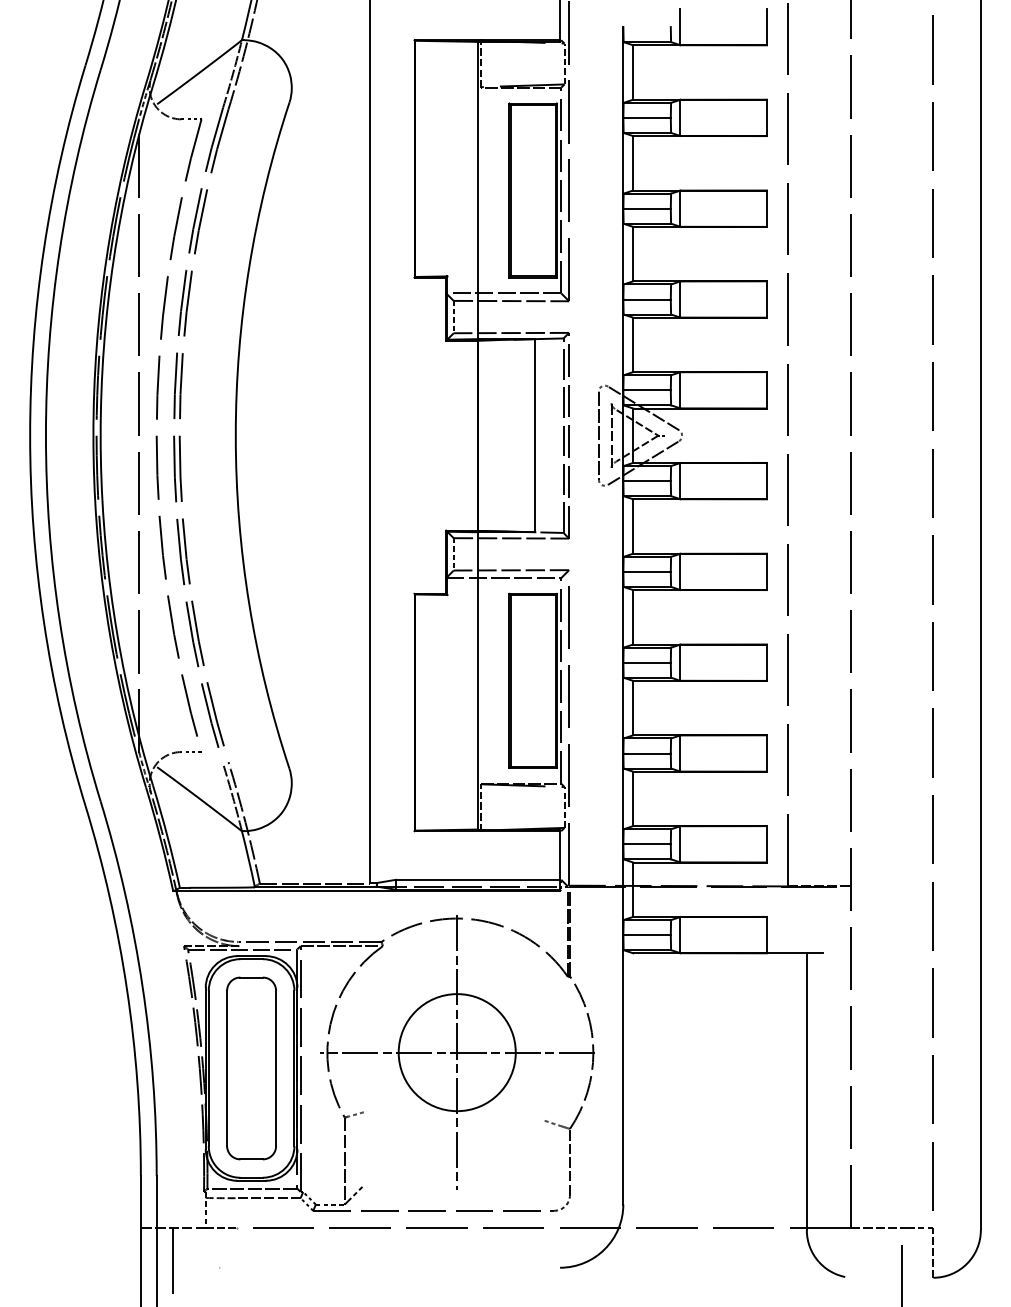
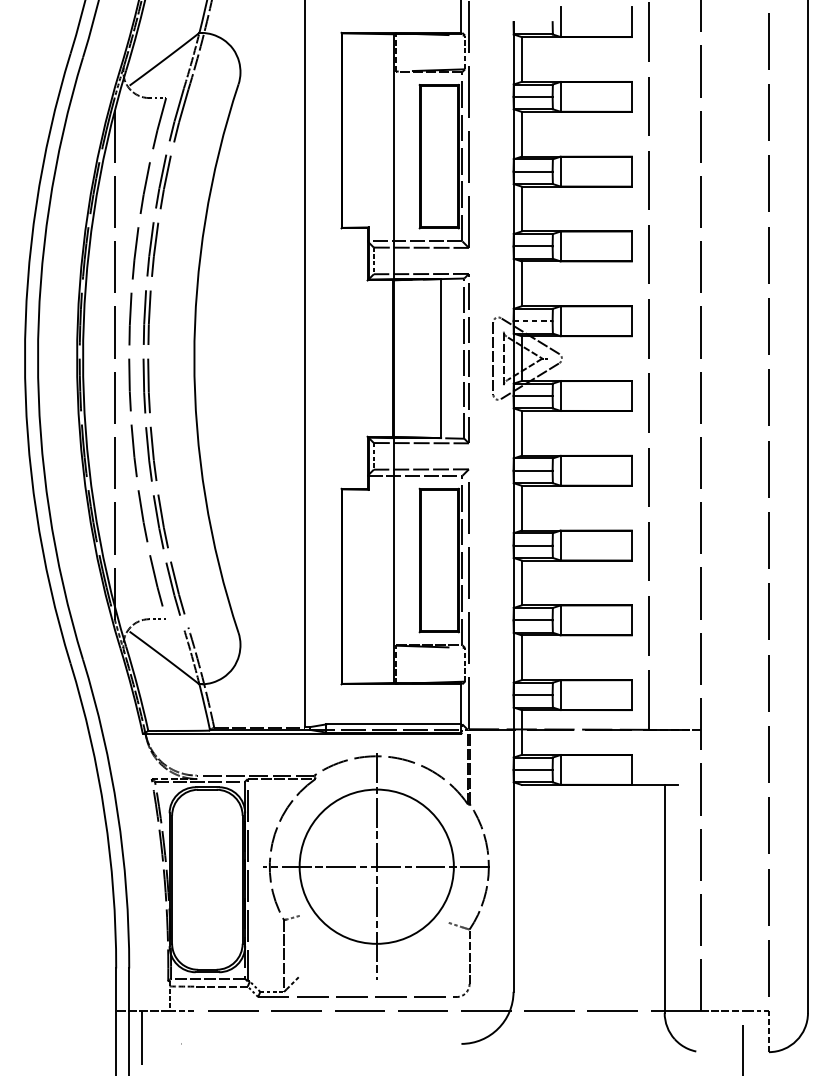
line: (647, 390) -> (533, 321), solid -> dashed
circle: (456, 1052) -> (376, 866), size x1.6
part: (251, 1068) -> (207, 879), removed

